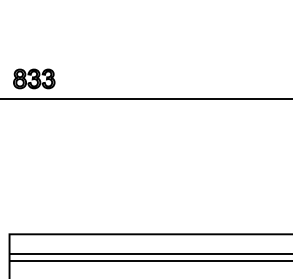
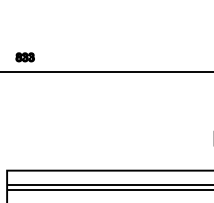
part: (34, 78) -> (25, 57), size x0.6

